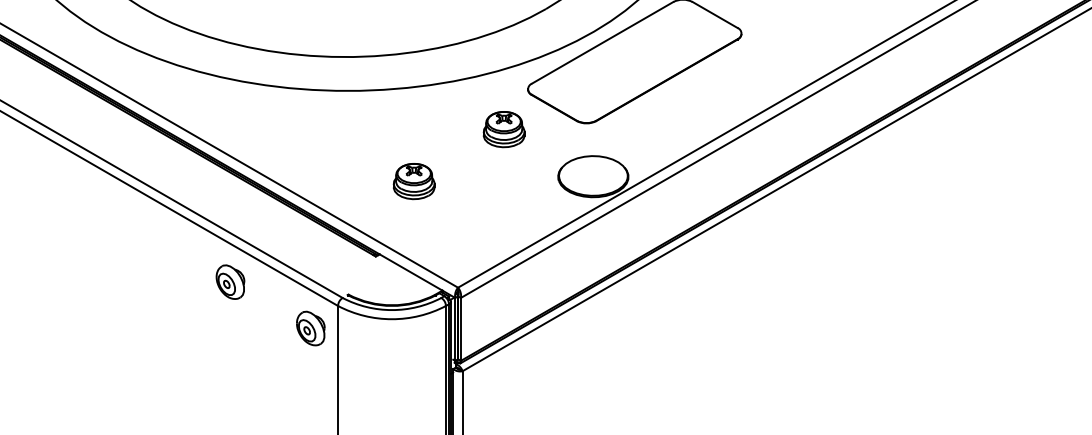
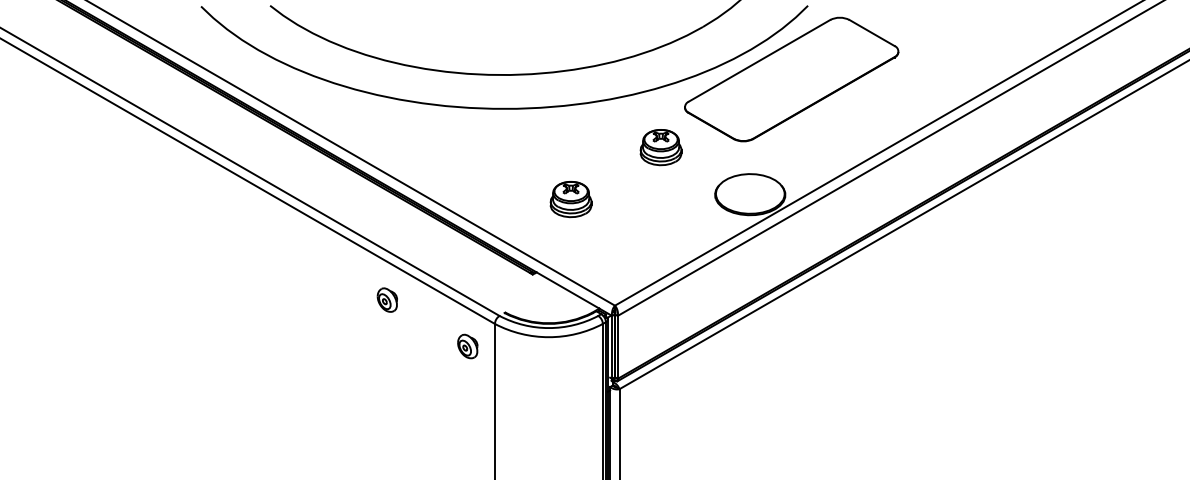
part: (230, 281) -> (387, 299), size x0.7
part: (310, 328) -> (467, 346), size x0.7

